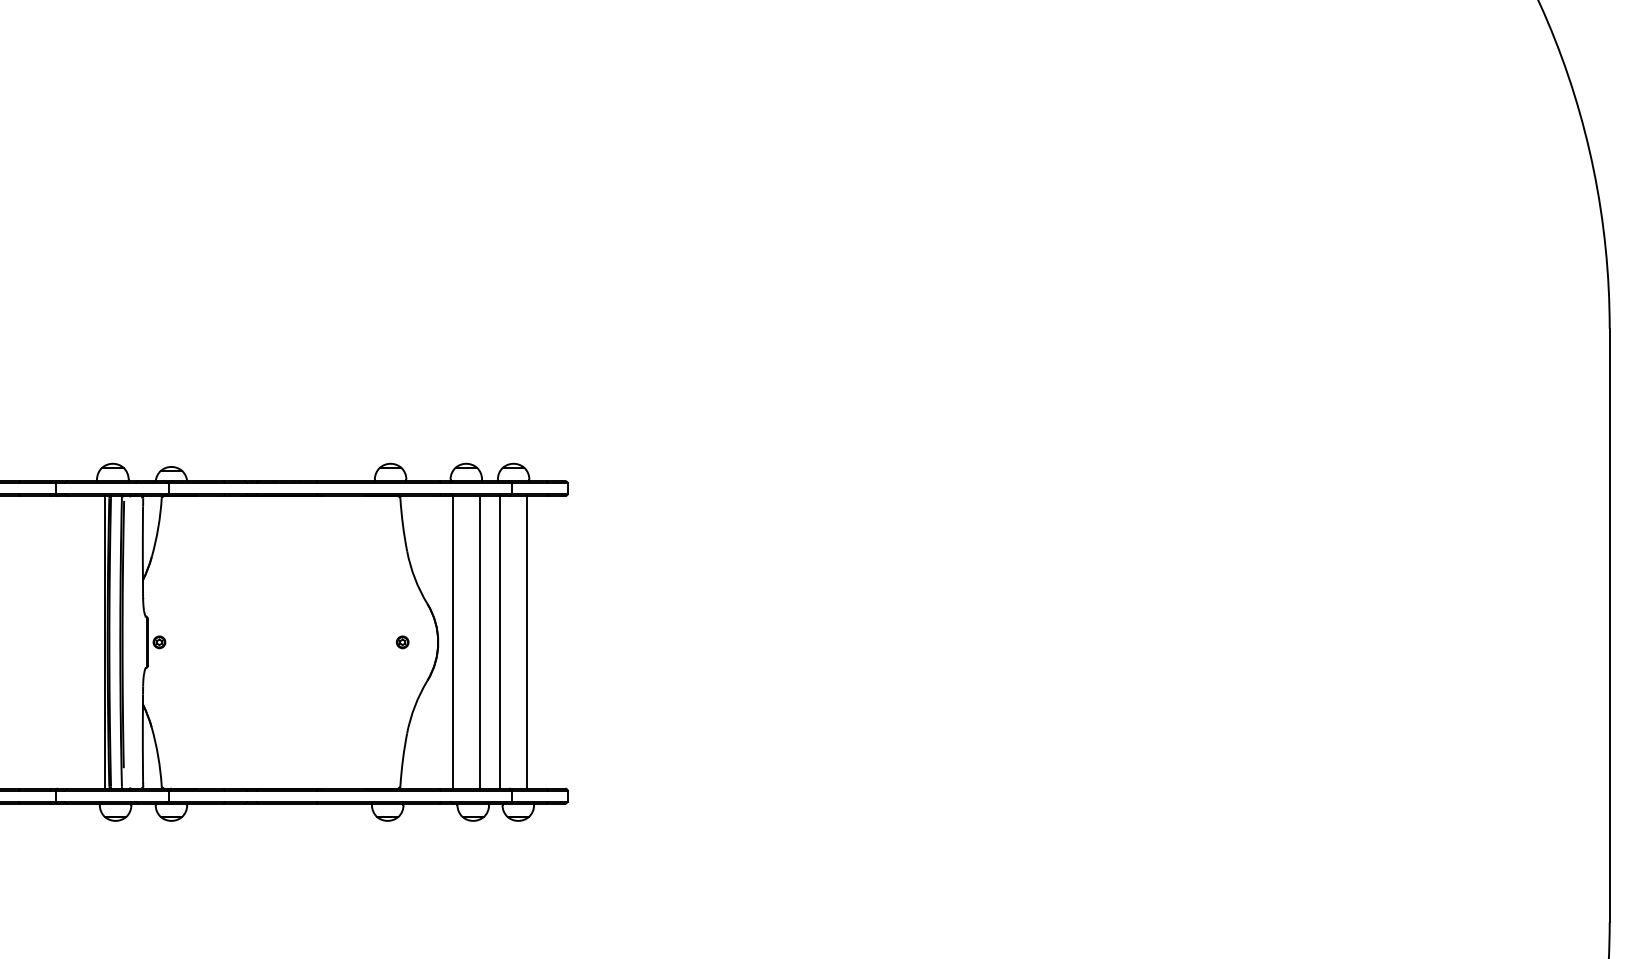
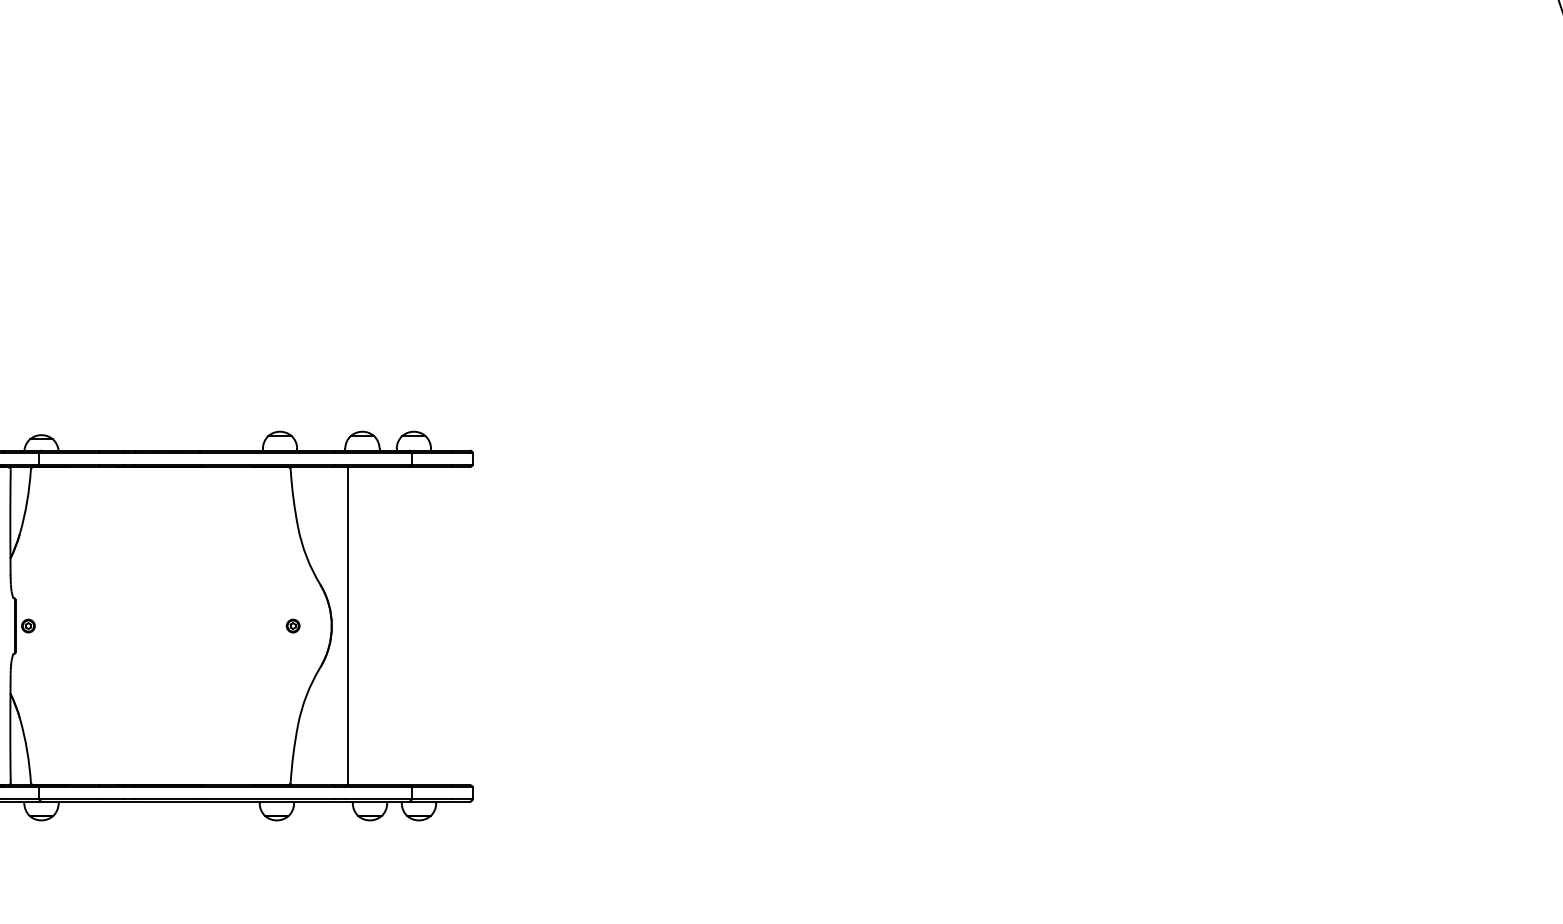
line: (479, 642) -> (376, 626), removed
line: (500, 642) -> (399, 626), removed
line: (526, 642) -> (427, 626), removed

